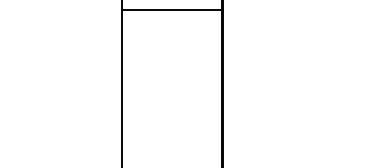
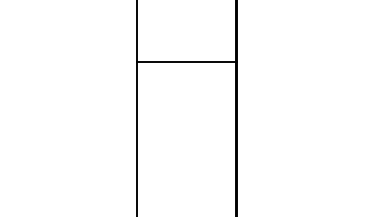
line: (172, 10) -> (186, 62), moved

